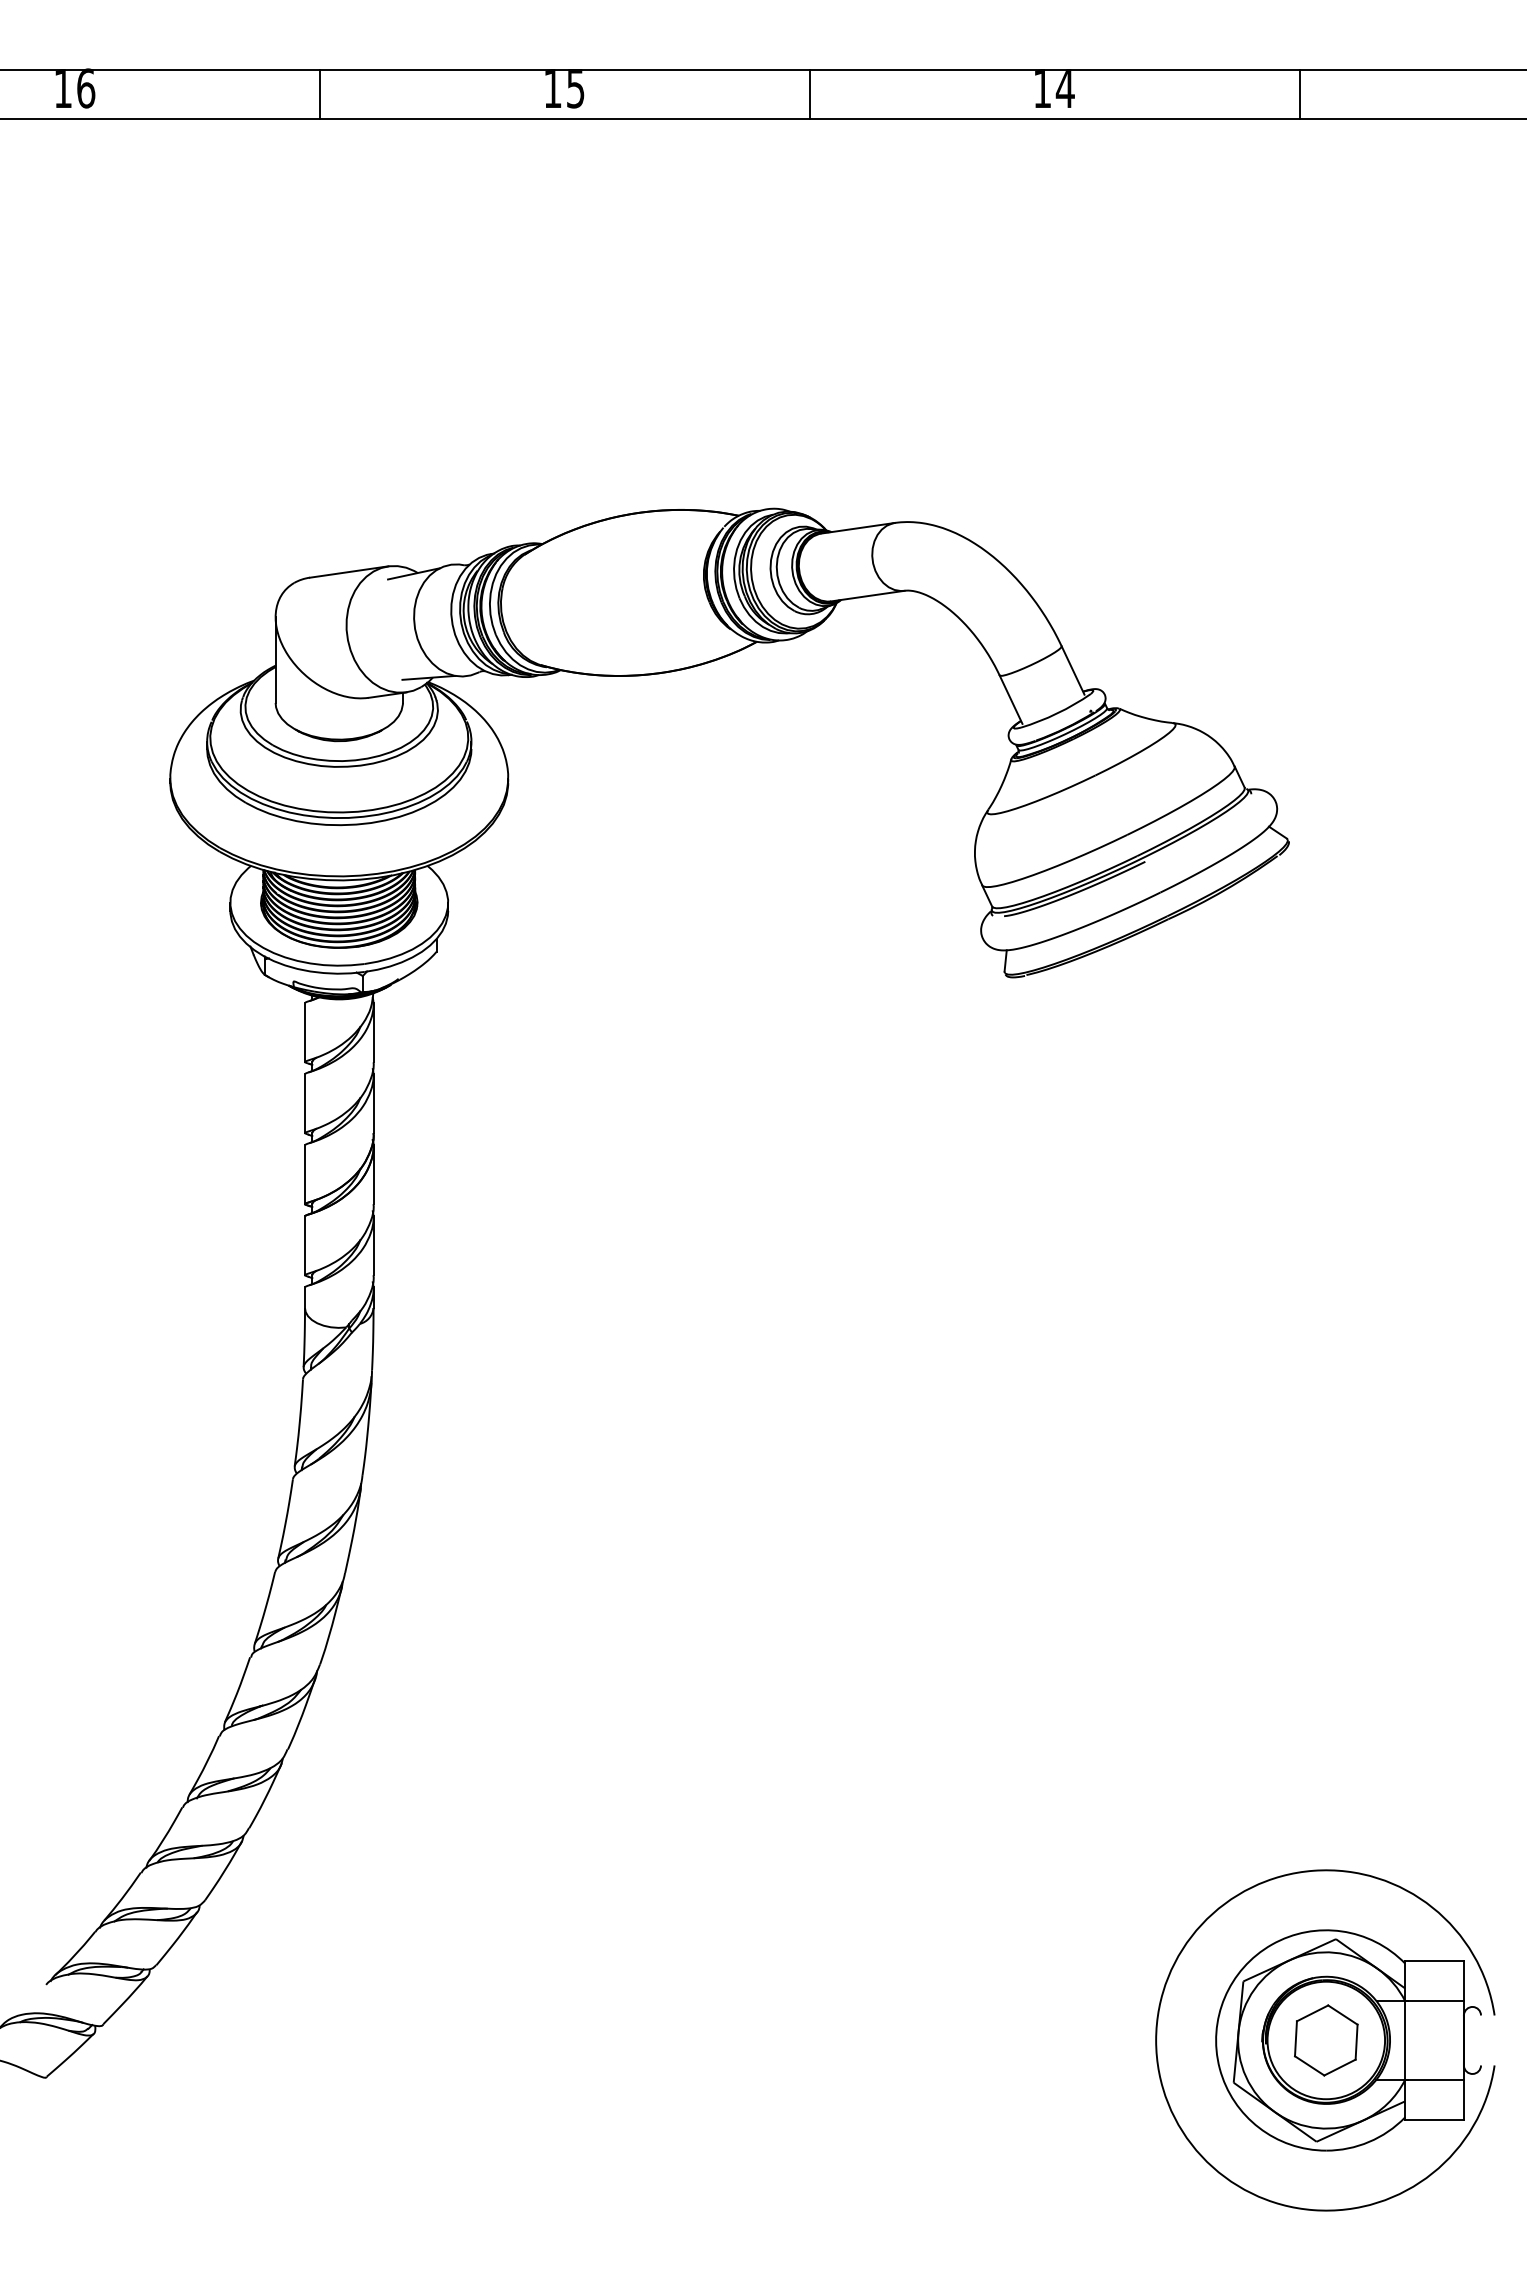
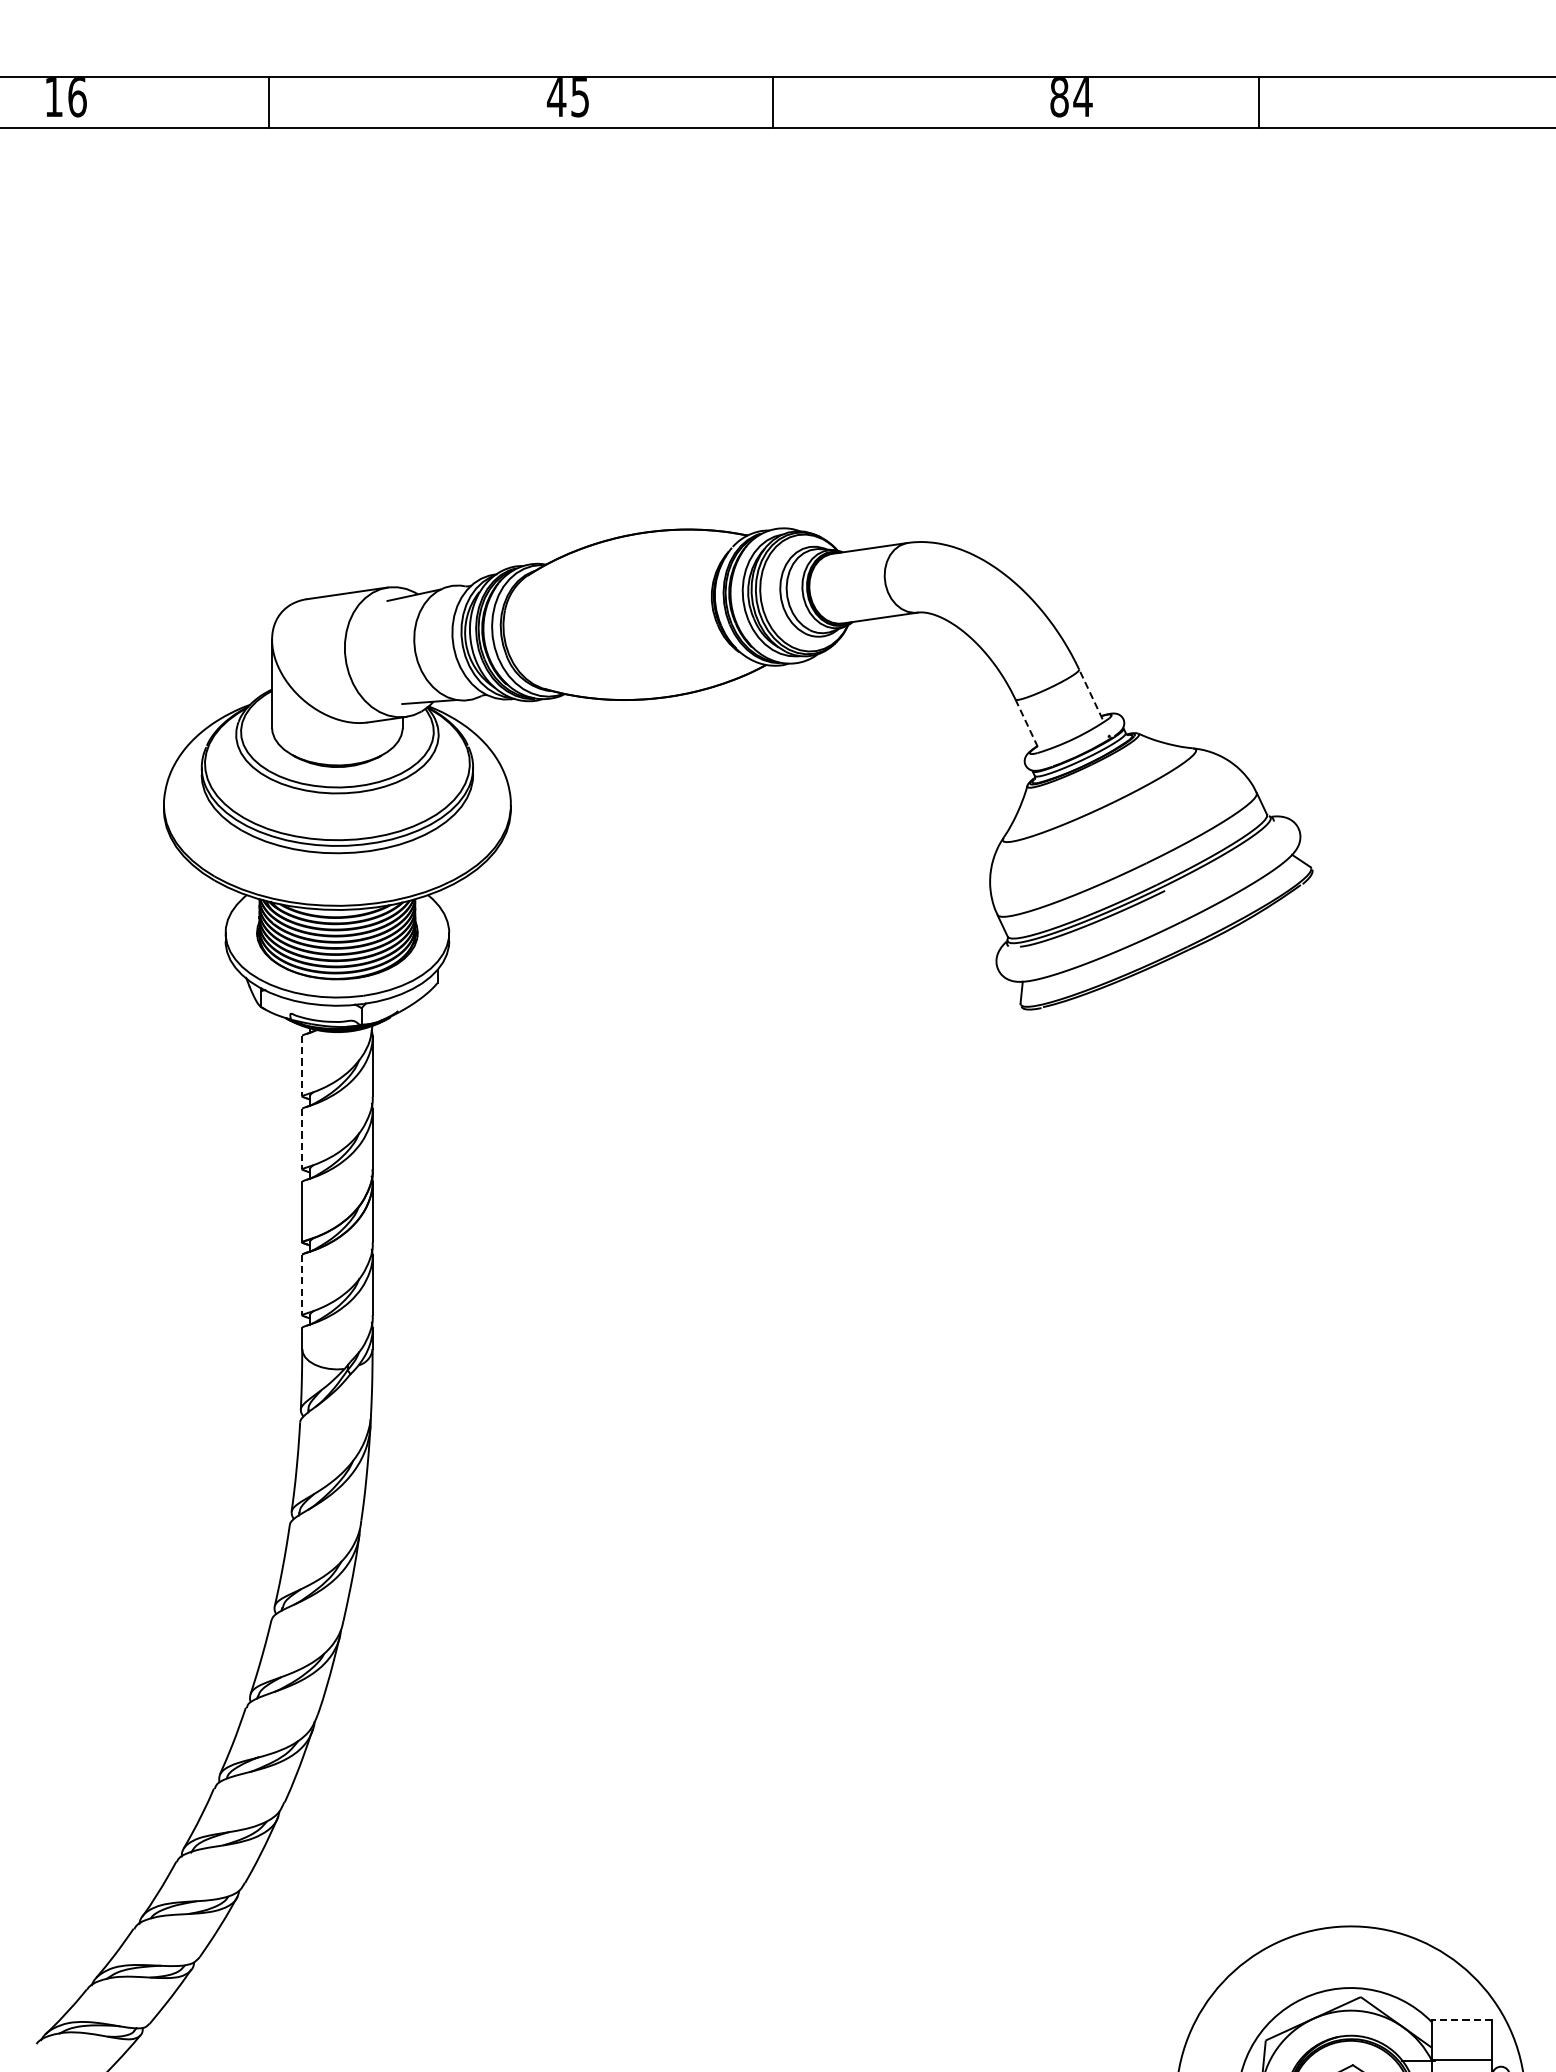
text: (1042, 88) -> (1059, 96), 14 -> 84
text: (552, 89) -> (556, 97), 15 -> 45
line: (320, 93) -> (268, 101), moved
line: (810, 93) -> (773, 101), moved
line: (1299, 93) -> (1258, 101), moved
line: (1073, 670) -> (1091, 694), solid -> dashed
line: (1011, 699) -> (1027, 724), solid -> dashed
line: (304, 1032) -> (301, 1066), solid -> dashed
line: (304, 1103) -> (301, 1139), solid -> dashed
line: (305, 1245) -> (302, 1284), solid -> dashed
line: (1434, 1961) -> (1461, 2020), solid -> dashed

